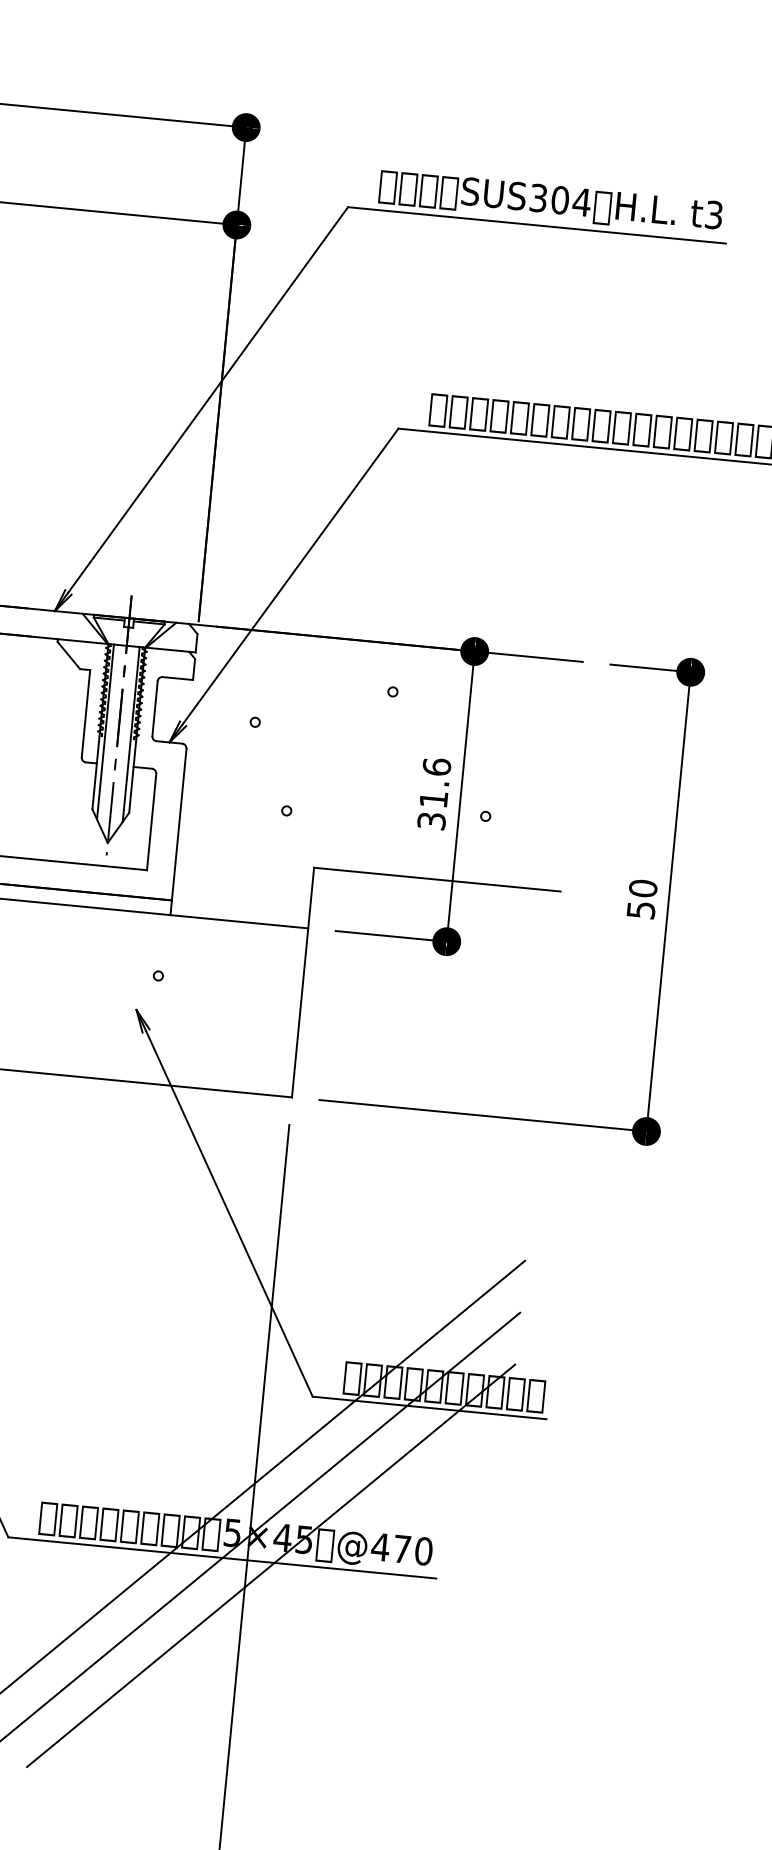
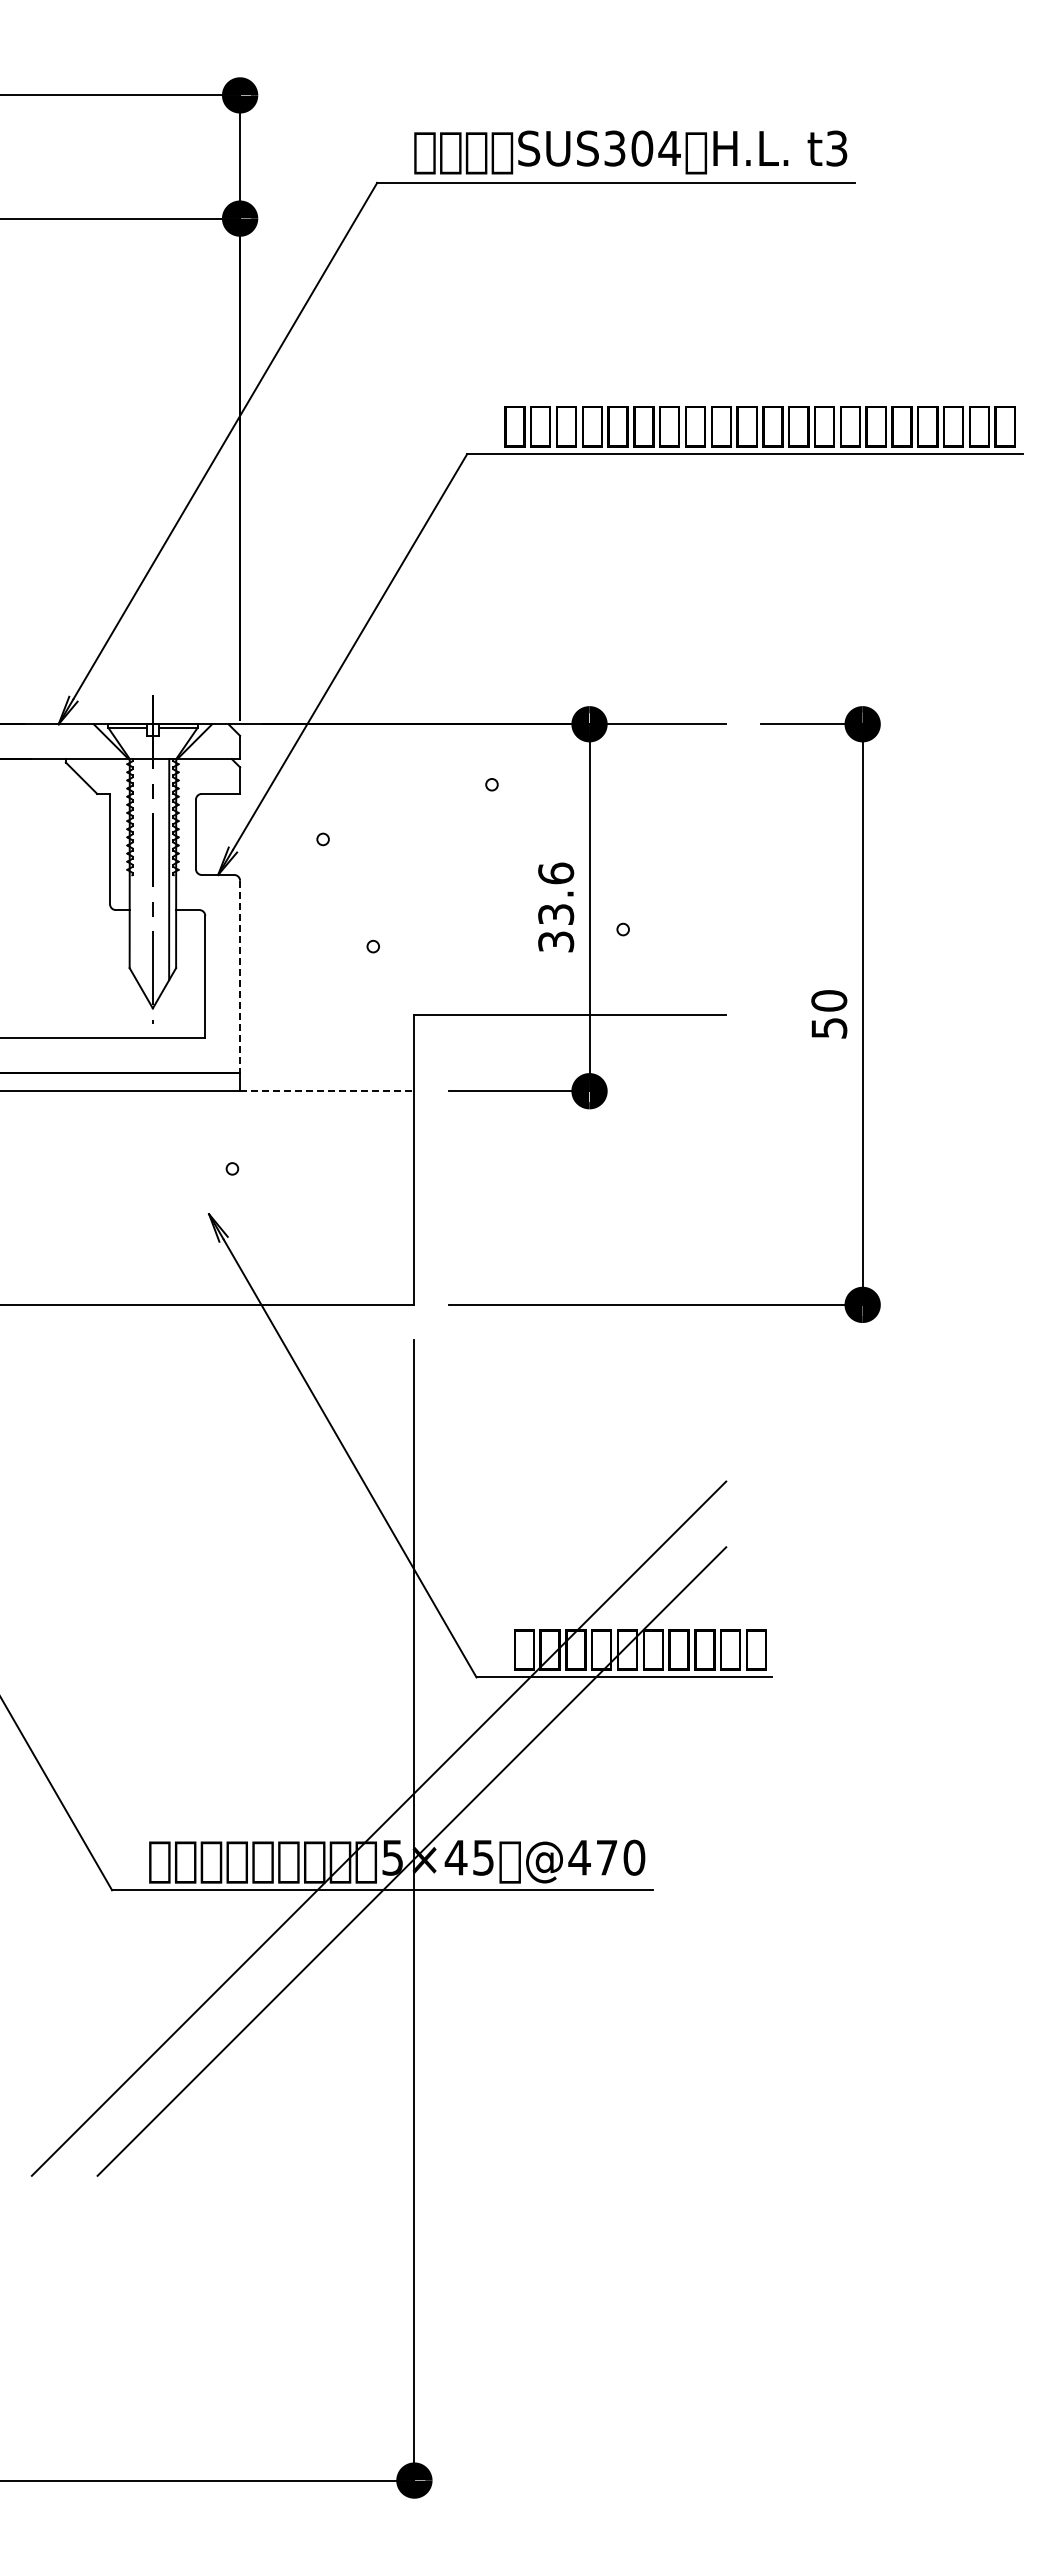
line: (105, 731) -> (136, 869), removed
text: (434, 799) -> (556, 914), 31.6 -> 33.6
line: (179, 824) -> (240, 976), solid -> dashed
line: (239, 921) -> (327, 1091), solid -> dashed
line: (270, 1565) -> (444, 1893), removed

